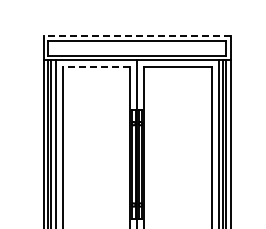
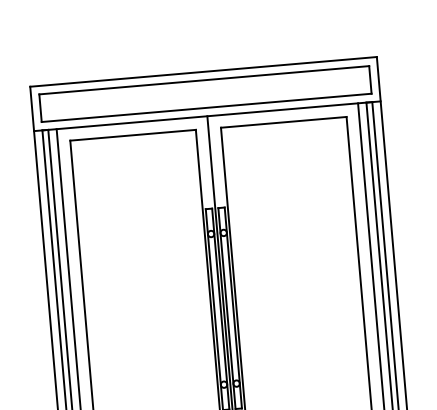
line: (137, 36) -> (204, 72), dashed -> solid
line: (96, 67) -> (133, 135), dashed -> solid

